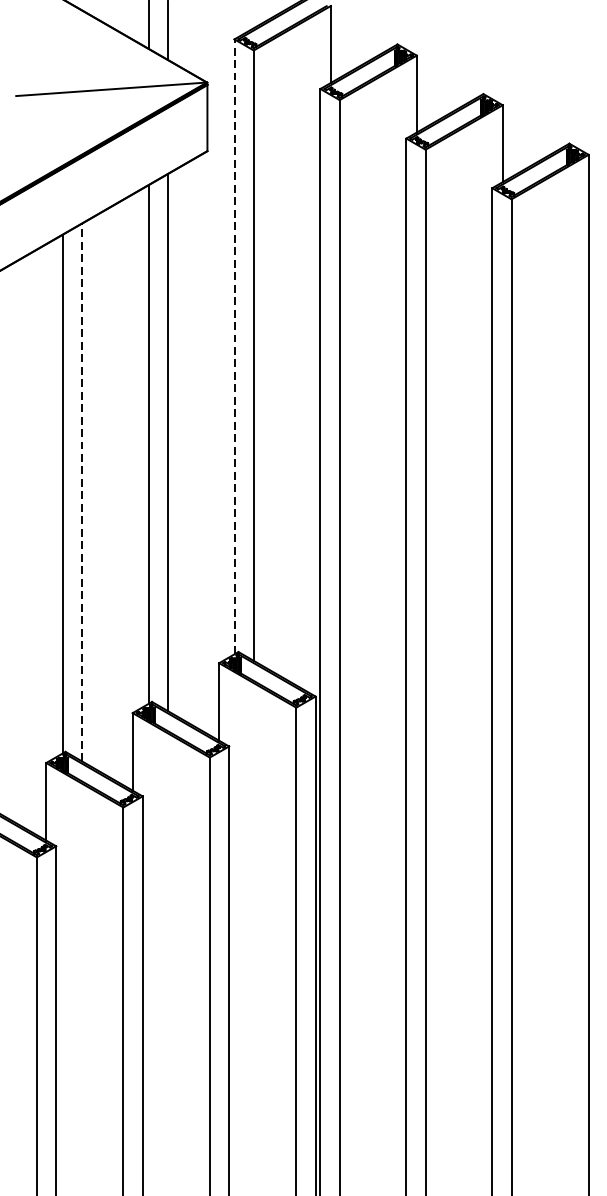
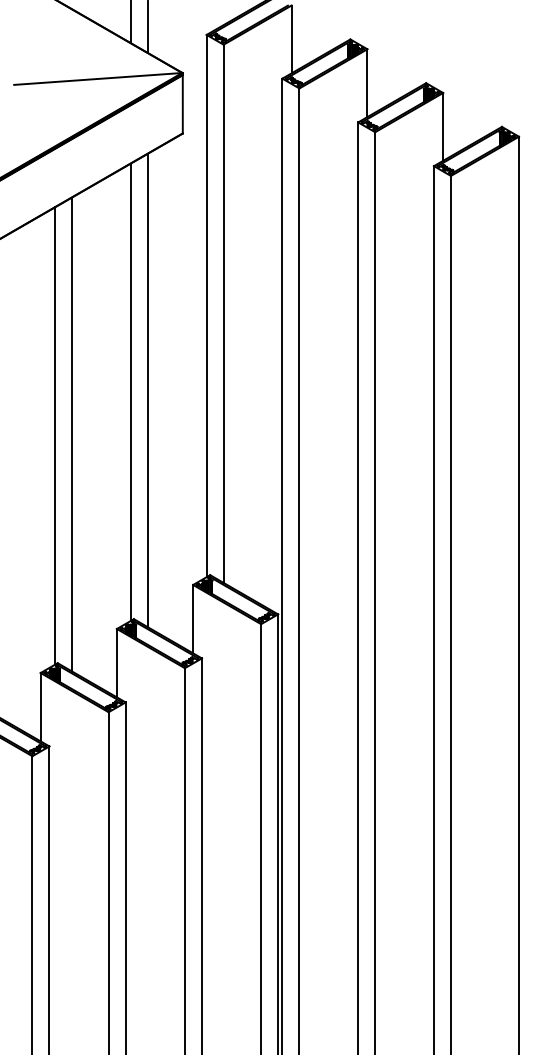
line: (234, 346) -> (206, 305), dashed -> solid
line: (82, 492) -> (72, 434), dashed -> solid

